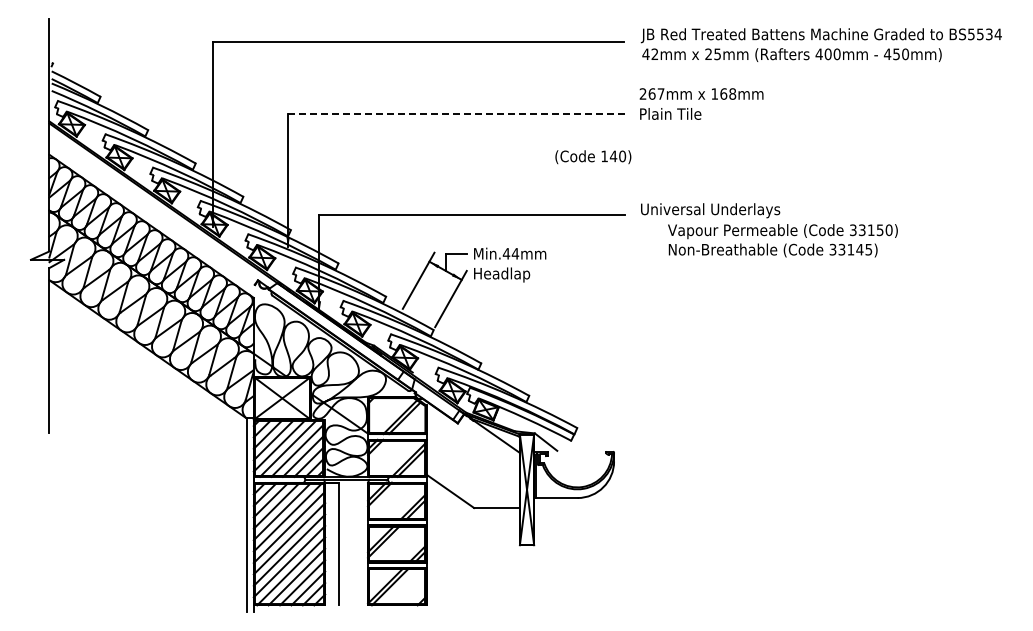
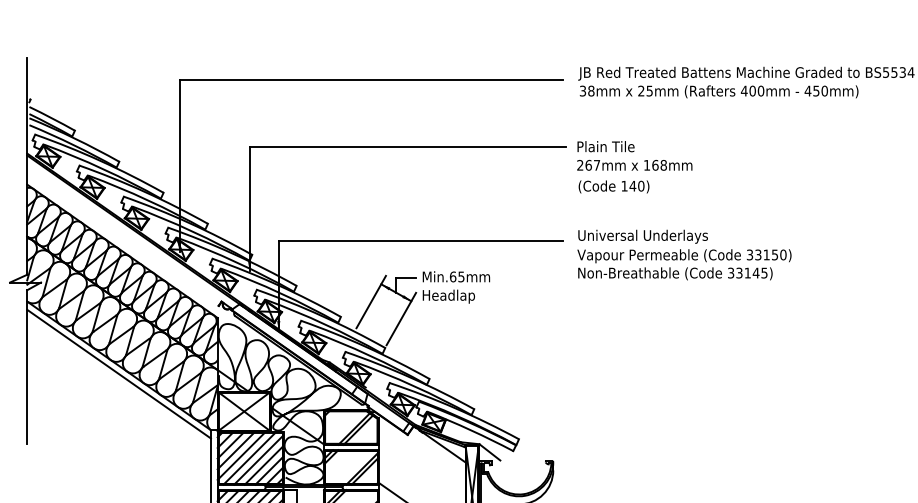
text: (650, 54) -> (587, 91), 42mm -> 38mm
text: (701, 93) -> (634, 164), moved
line: (457, 114) -> (407, 147), dashed -> solid
text: (593, 157) -> (614, 187), moved
text: (782, 240) -> (684, 264), moved
text: (510, 253) -> (456, 276), Min.44mm -> Min.65mm
line: (147, 358) -> (118, 374), added

